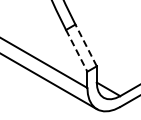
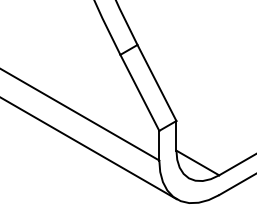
line: (85, 45) -> (155, 83), dashed -> solid
line: (76, 51) -> (139, 94), dashed -> solid

